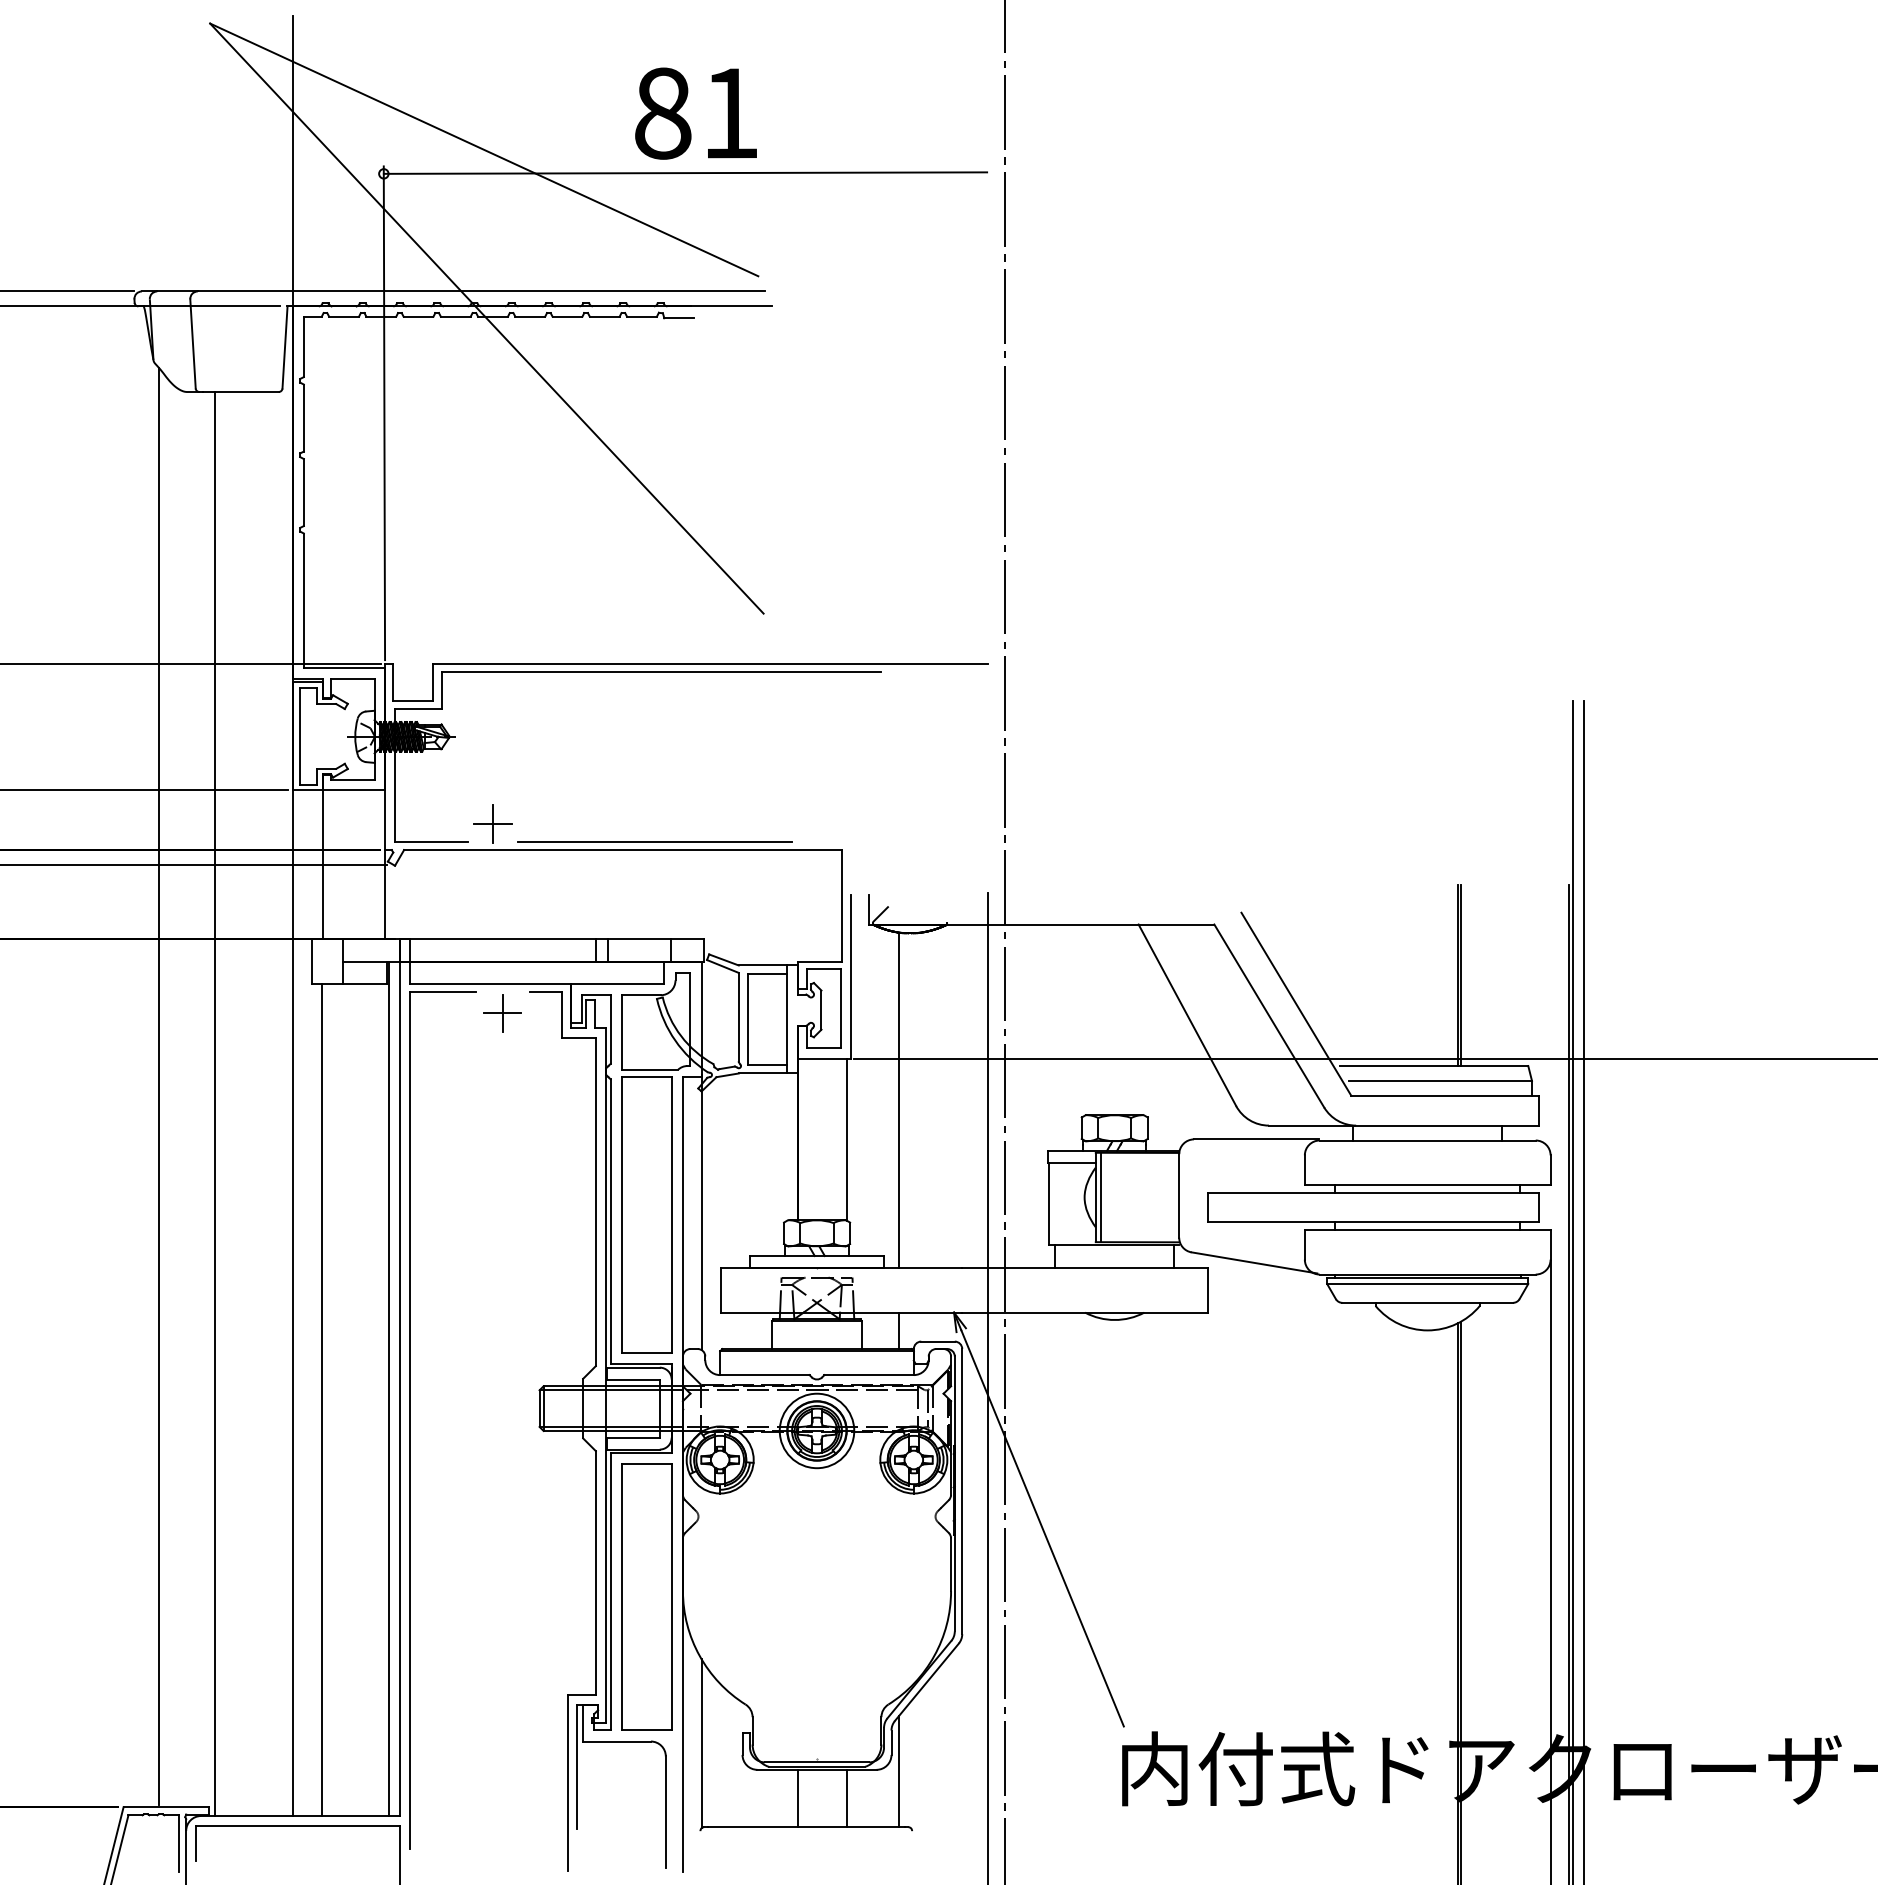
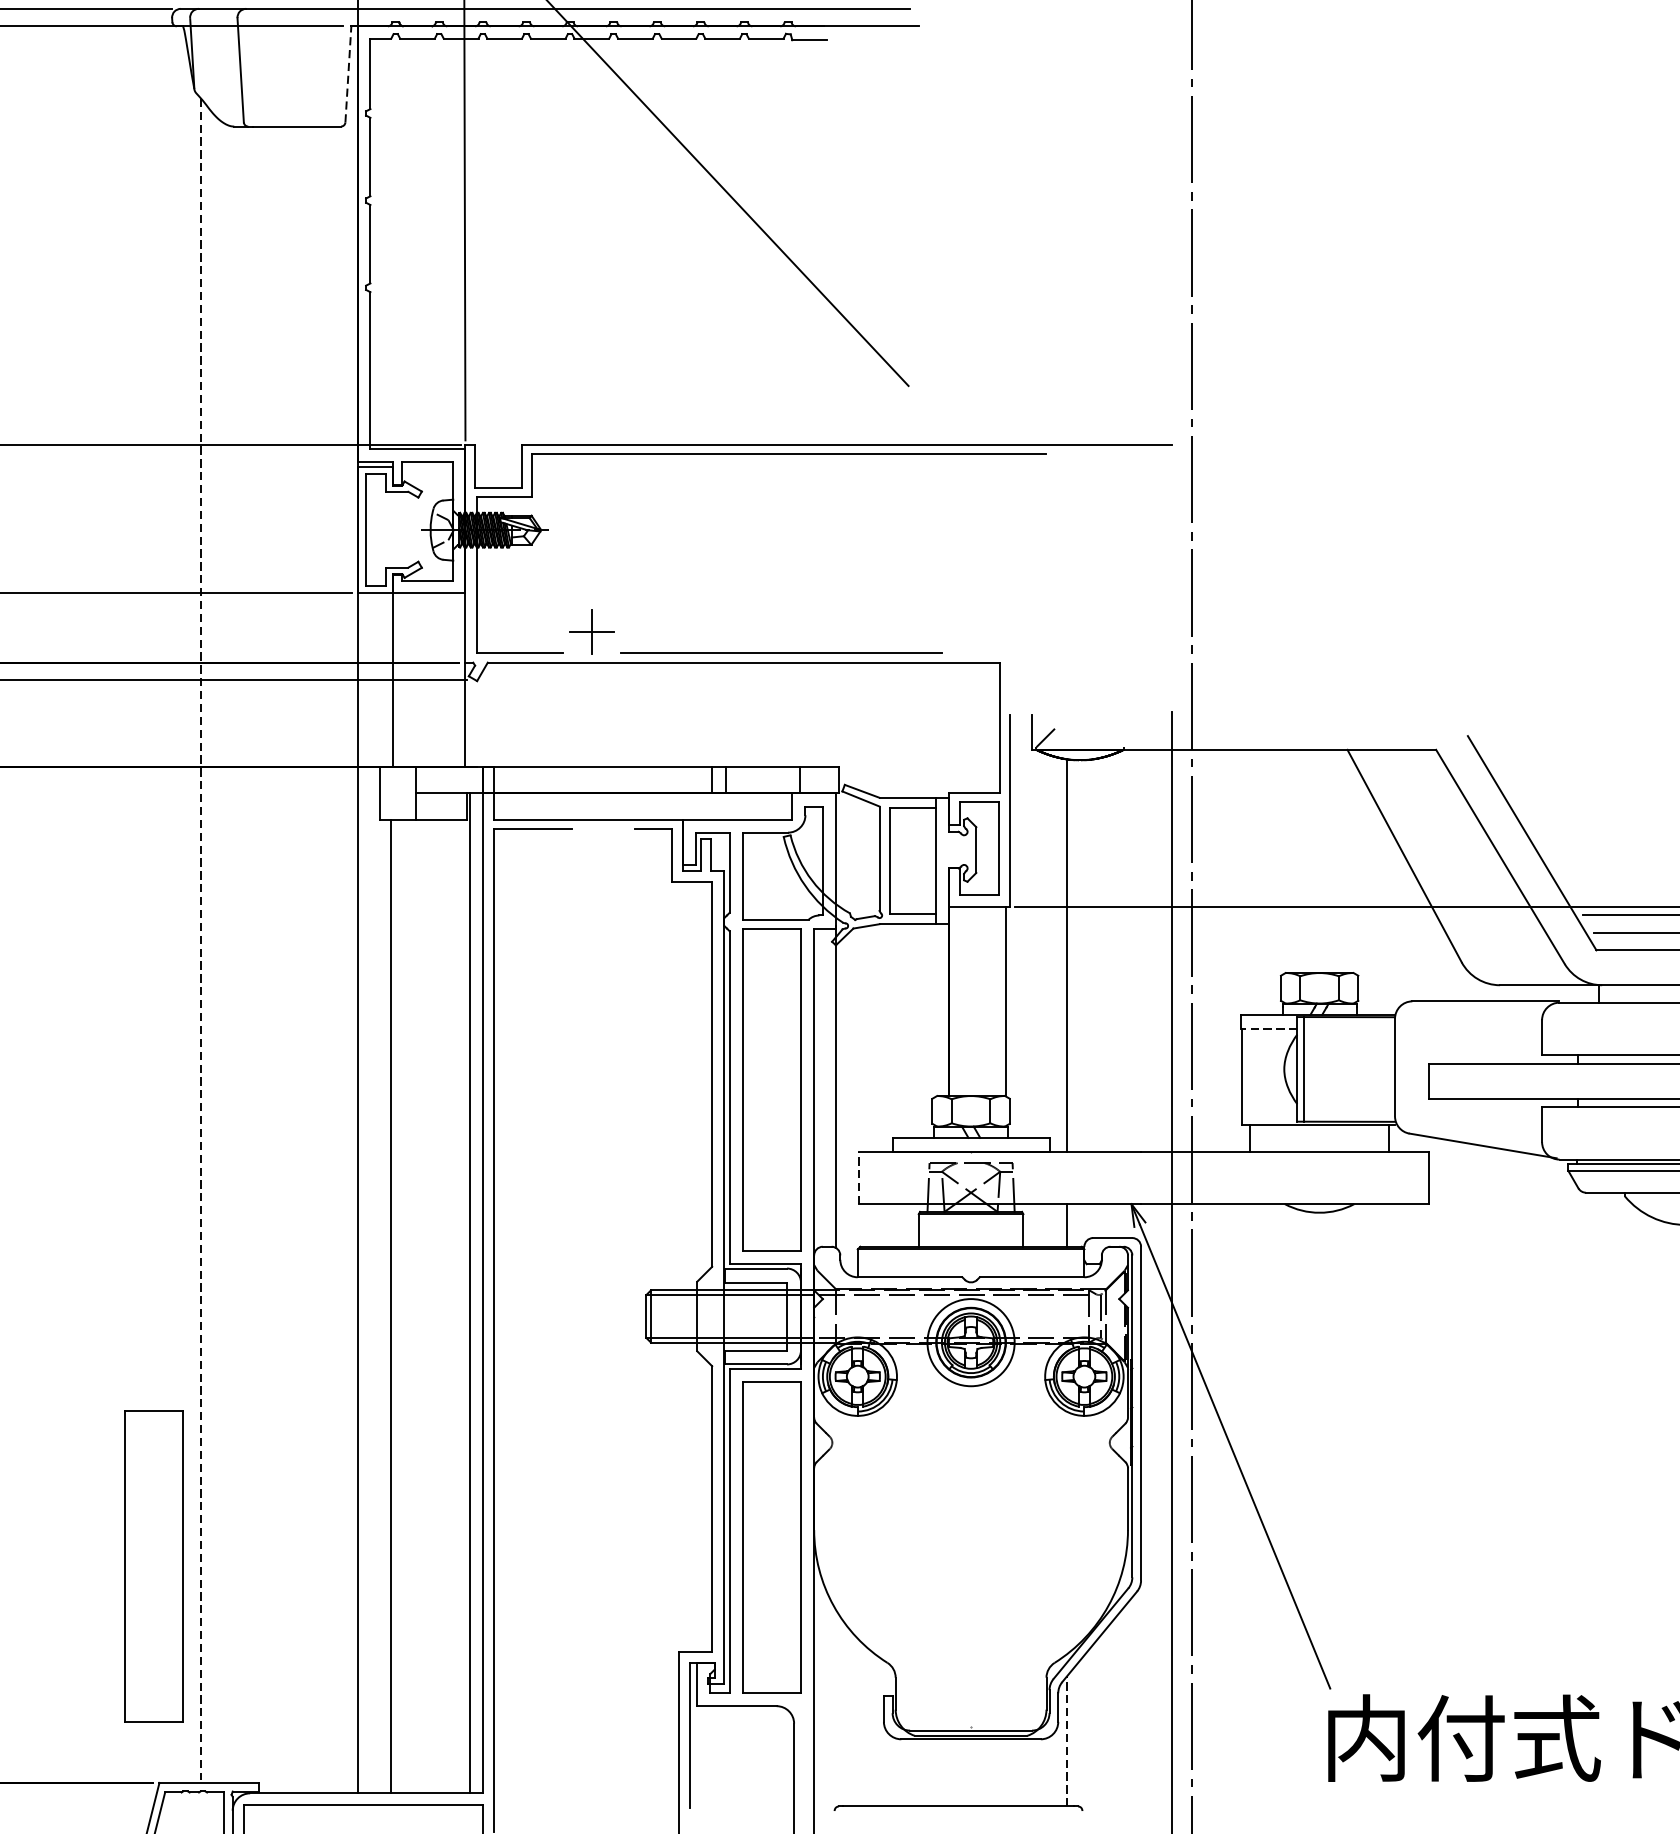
line: (285, 346) -> (348, 73), solid -> dashed
part: (502, 1013) -> (602, 854), removed
line: (159, 1087) -> (201, 940), solid -> dashed
line: (215, 1104) -> (267, 960), removed
line: (1071, 1162) -> (1268, 1028), solid -> dashed
line: (721, 1289) -> (859, 1177), solid -> dashed
part: (118, 1621) -> (153, 1565), added
line: (701, 1743) -> (835, 1708), removed
line: (898, 1771) -> (1066, 1741), solid -> dashed
line: (798, 1798) -> (949, 1772), removed
line: (846, 1798) -> (1005, 1772), removed

